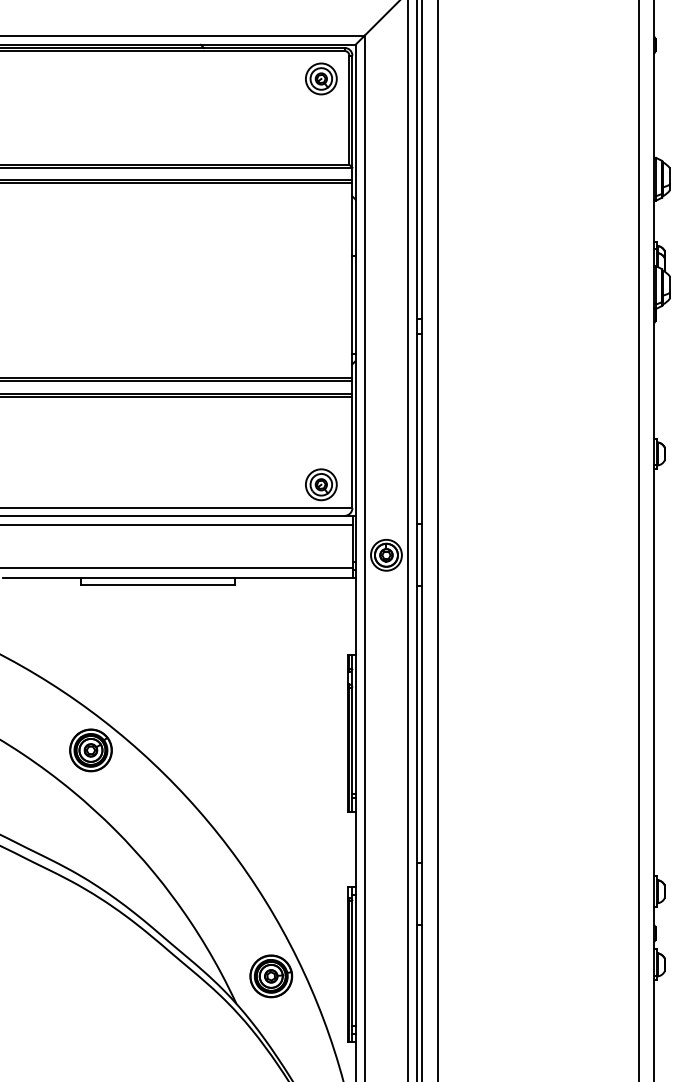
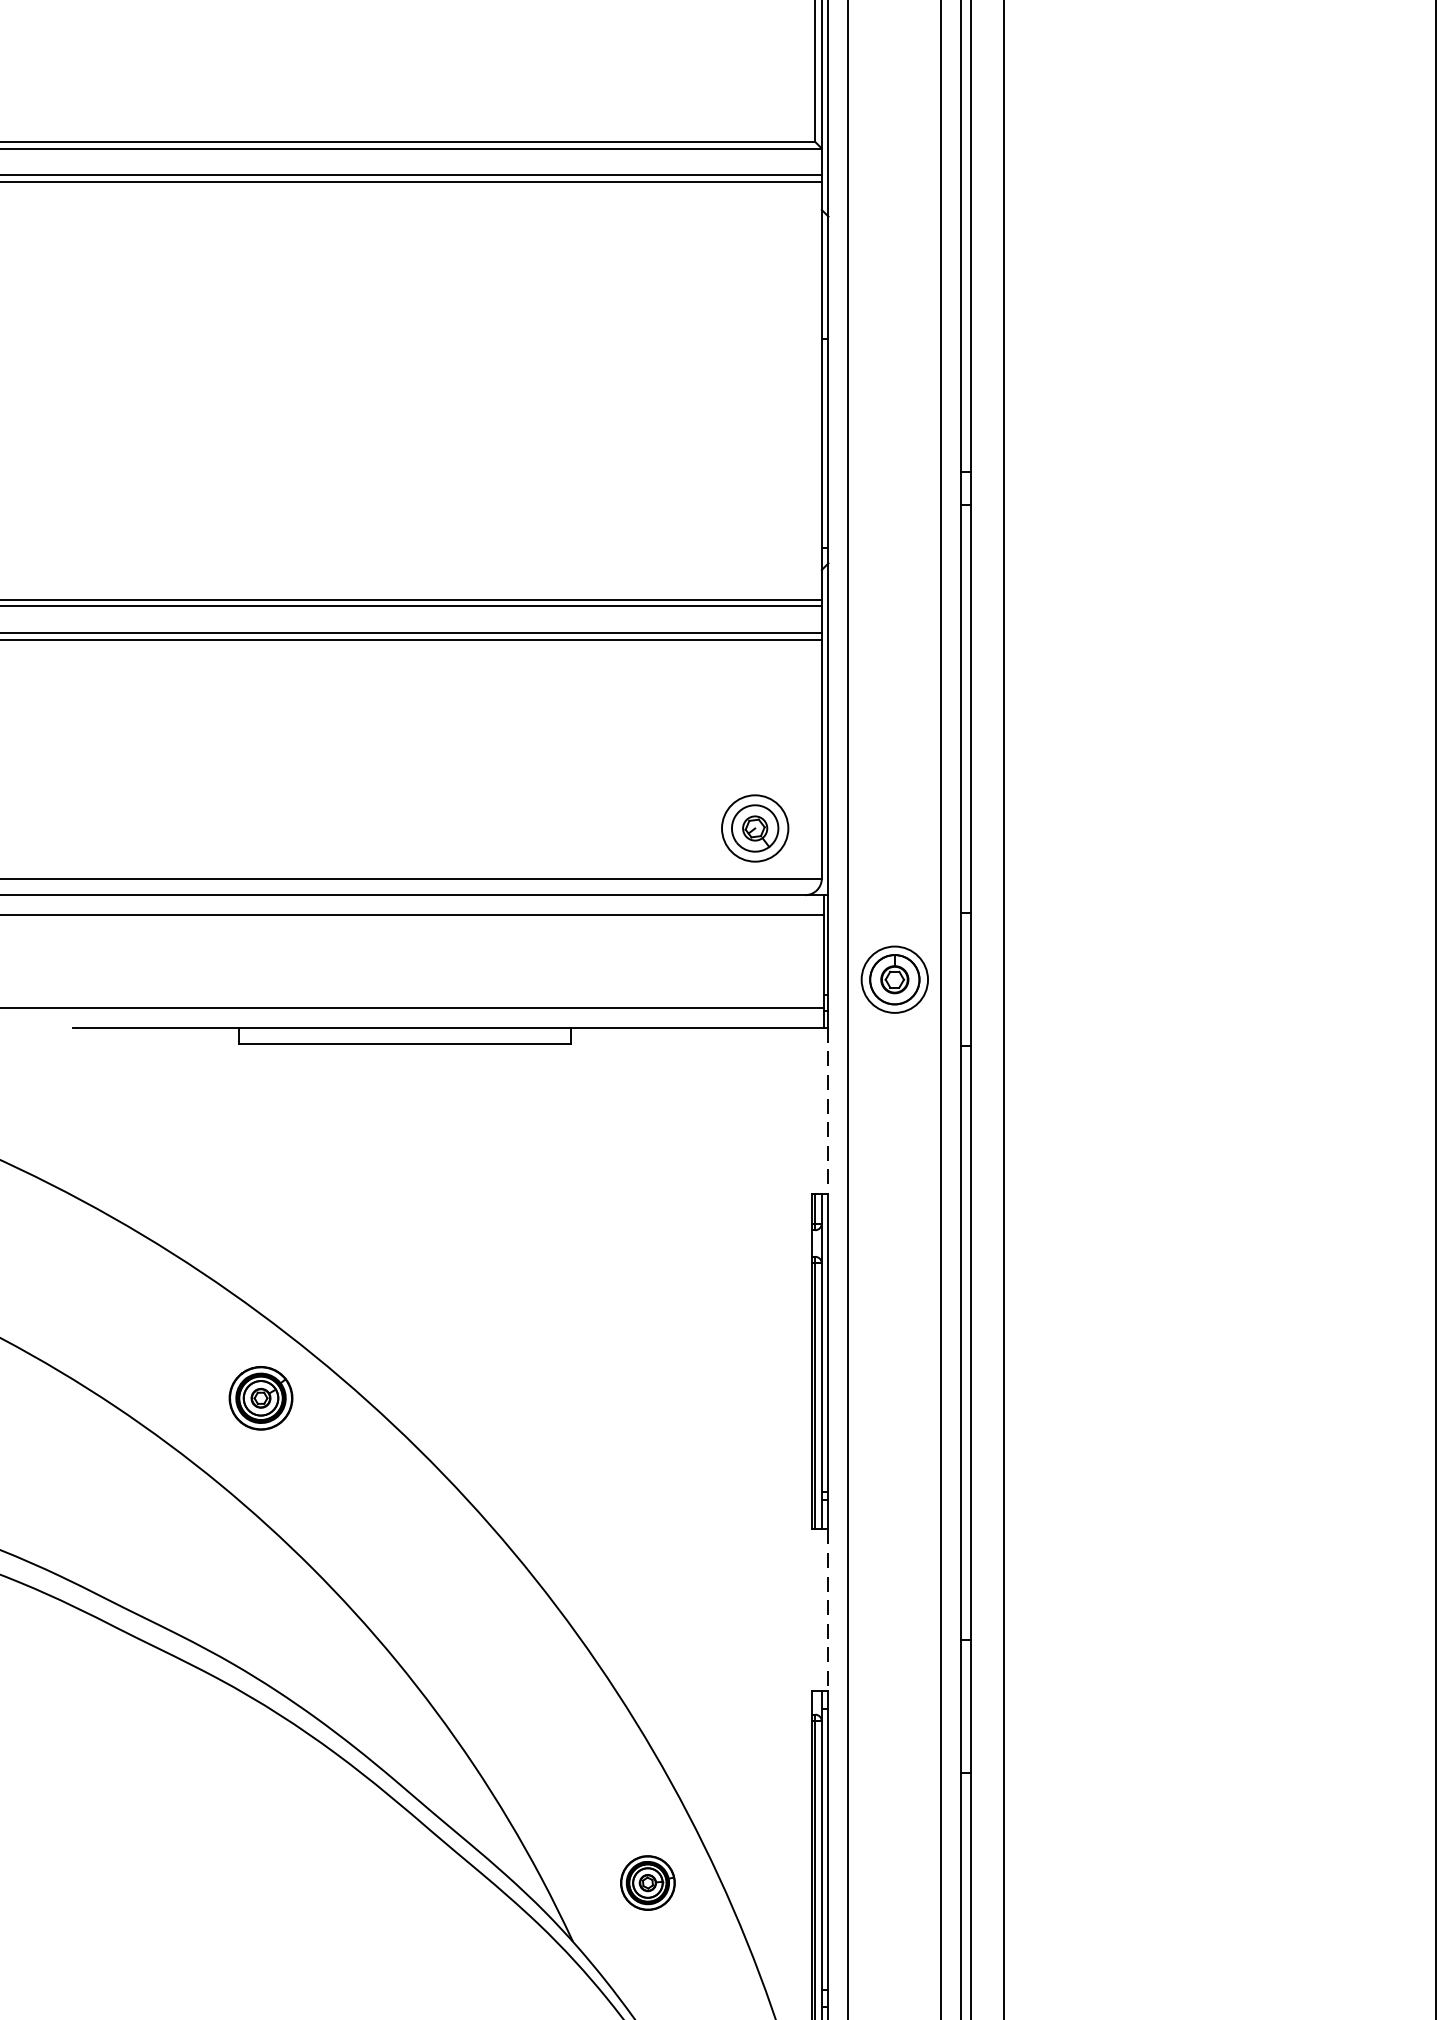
line: (355, 616) -> (828, 1111), solid -> dashed
part: (90, 750) -> (259, 1398), size x0.7
line: (355, 849) -> (828, 1610), solid -> dashed
part: (271, 976) -> (648, 1883), size x0.6

